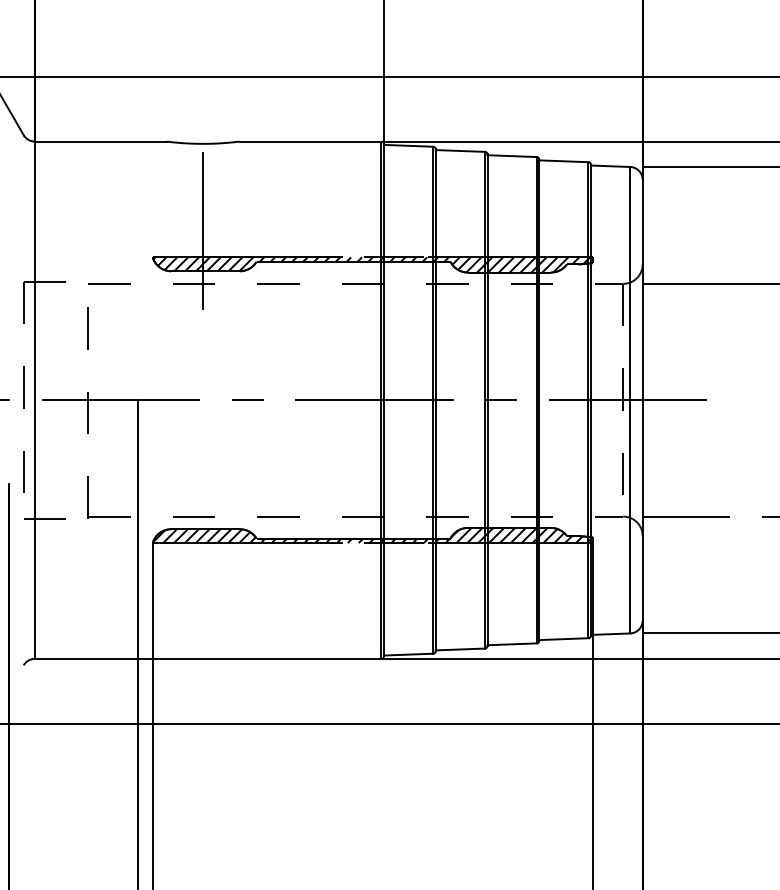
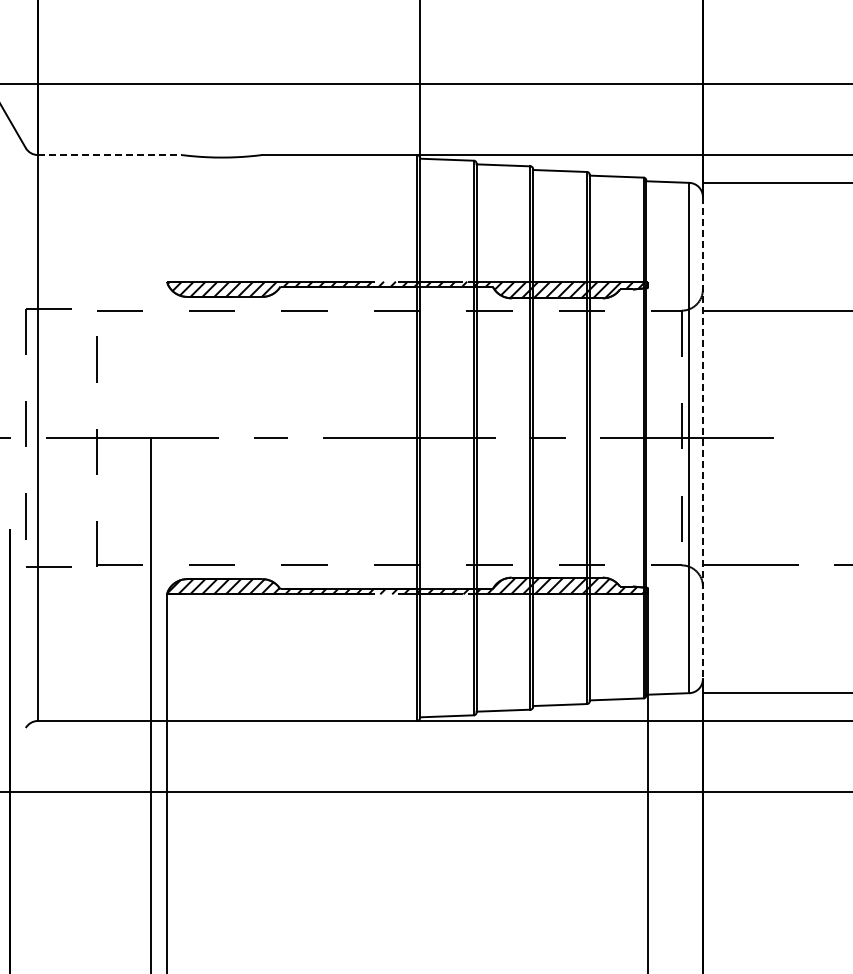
line: (101, 141) -> (110, 155), solid -> dashed
line: (202, 231) -> (221, 253), removed
line: (642, 400) -> (702, 438), solid -> dashed

